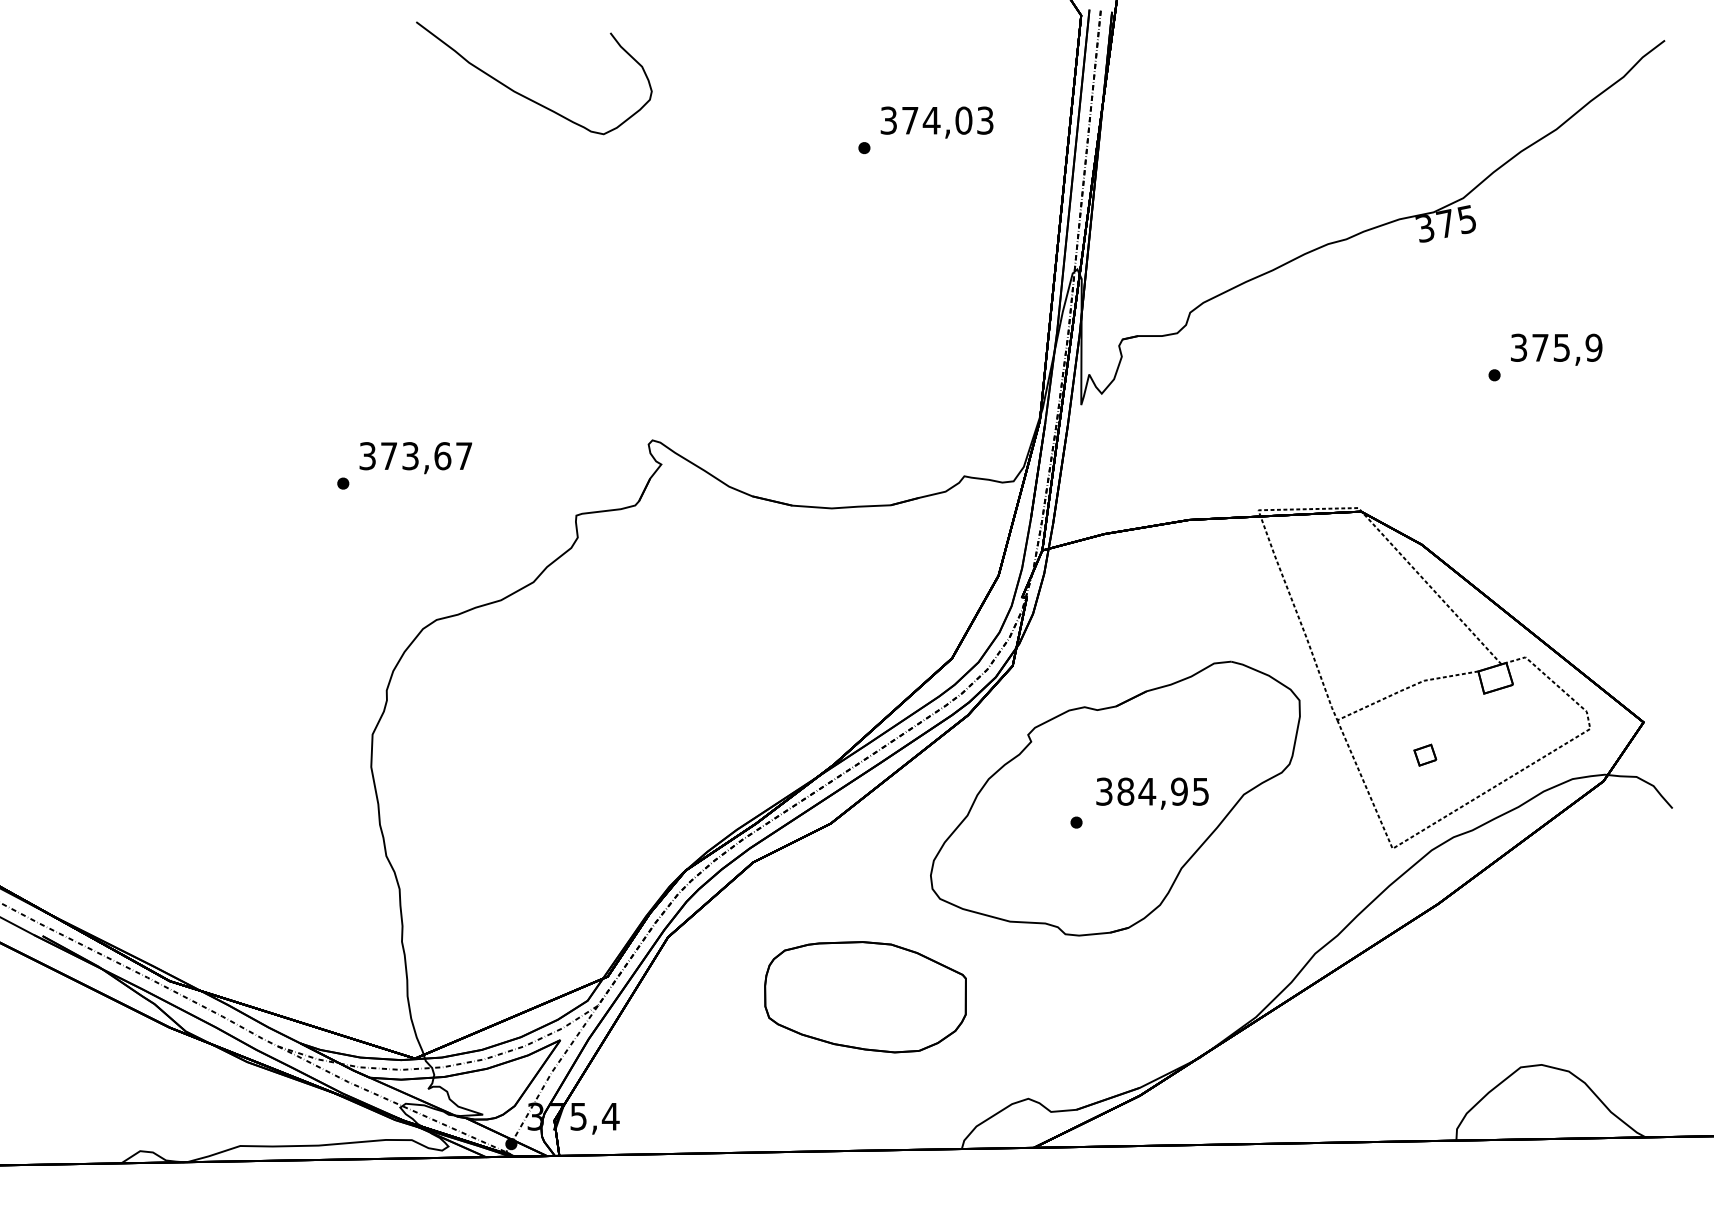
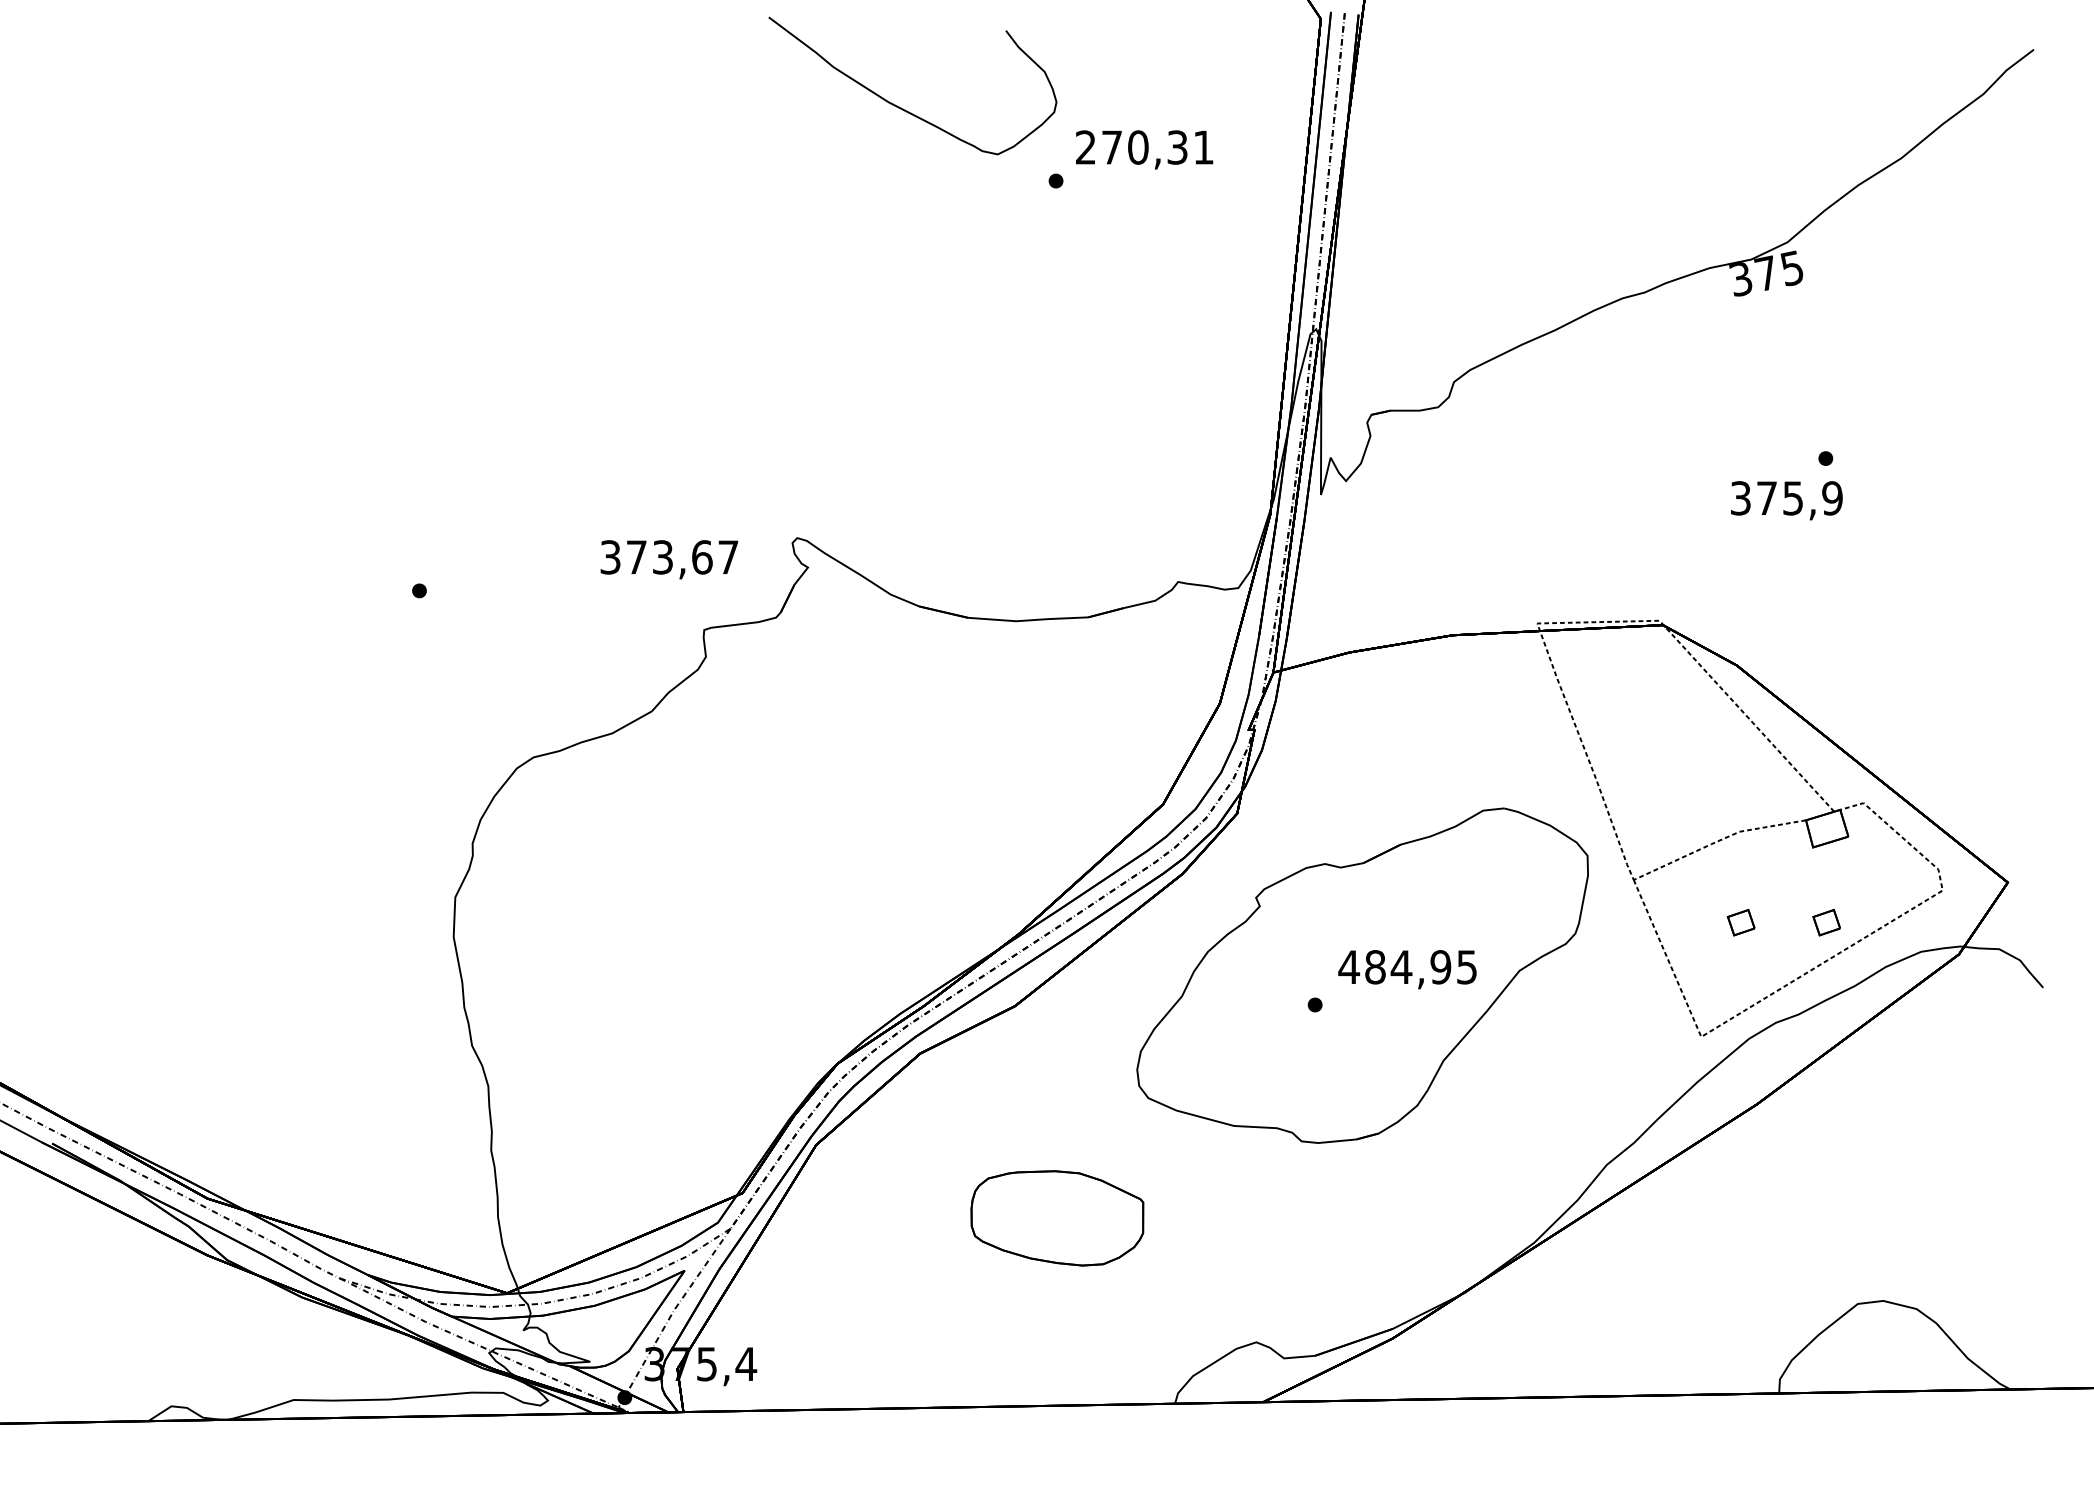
curve: (526, 96) -> (903, 108), moved
text: (936, 120) -> (1144, 147), 374,03 -> 270,31
text: (1556, 349) -> (1786, 500), moved
text: (415, 458) -> (668, 560), moved
part: (1495, 754) -> (1826, 921), added
text: (1104, 791) -> (1349, 966), 384,95 -> 484,95
part: (865, 997) -> (1057, 1218), size x0.7

